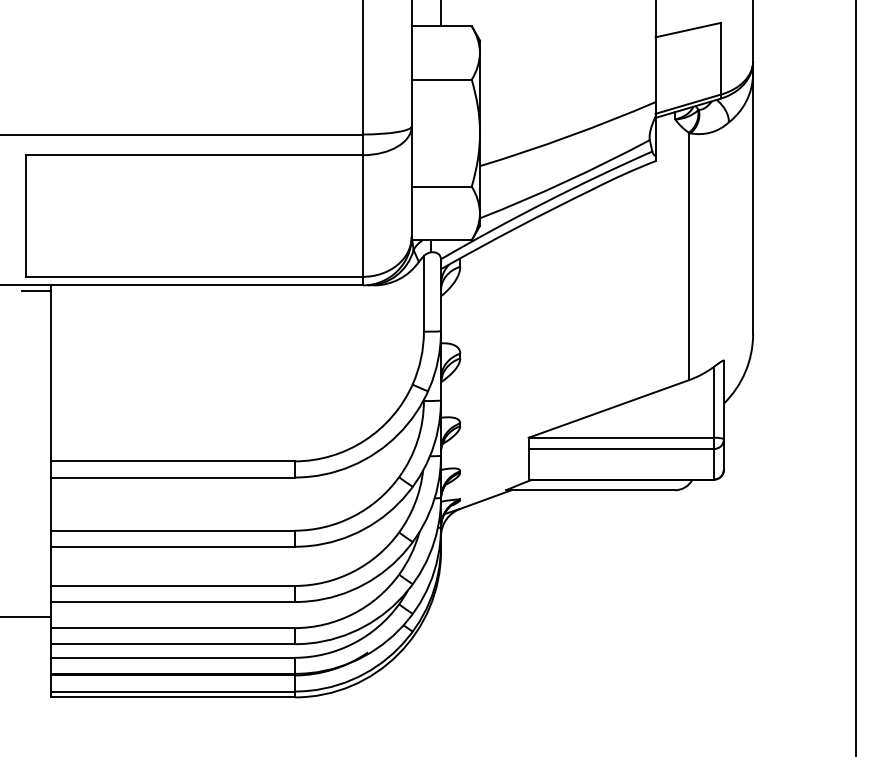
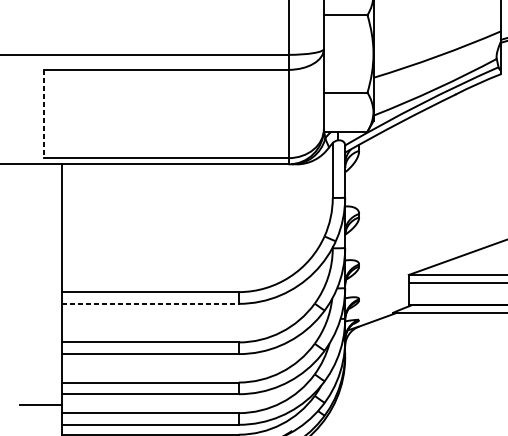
line: (26, 216) -> (44, 114), solid -> dashed
line: (35, 290) -> (50, 168), removed
line: (172, 477) -> (150, 303), solid -> dashed

